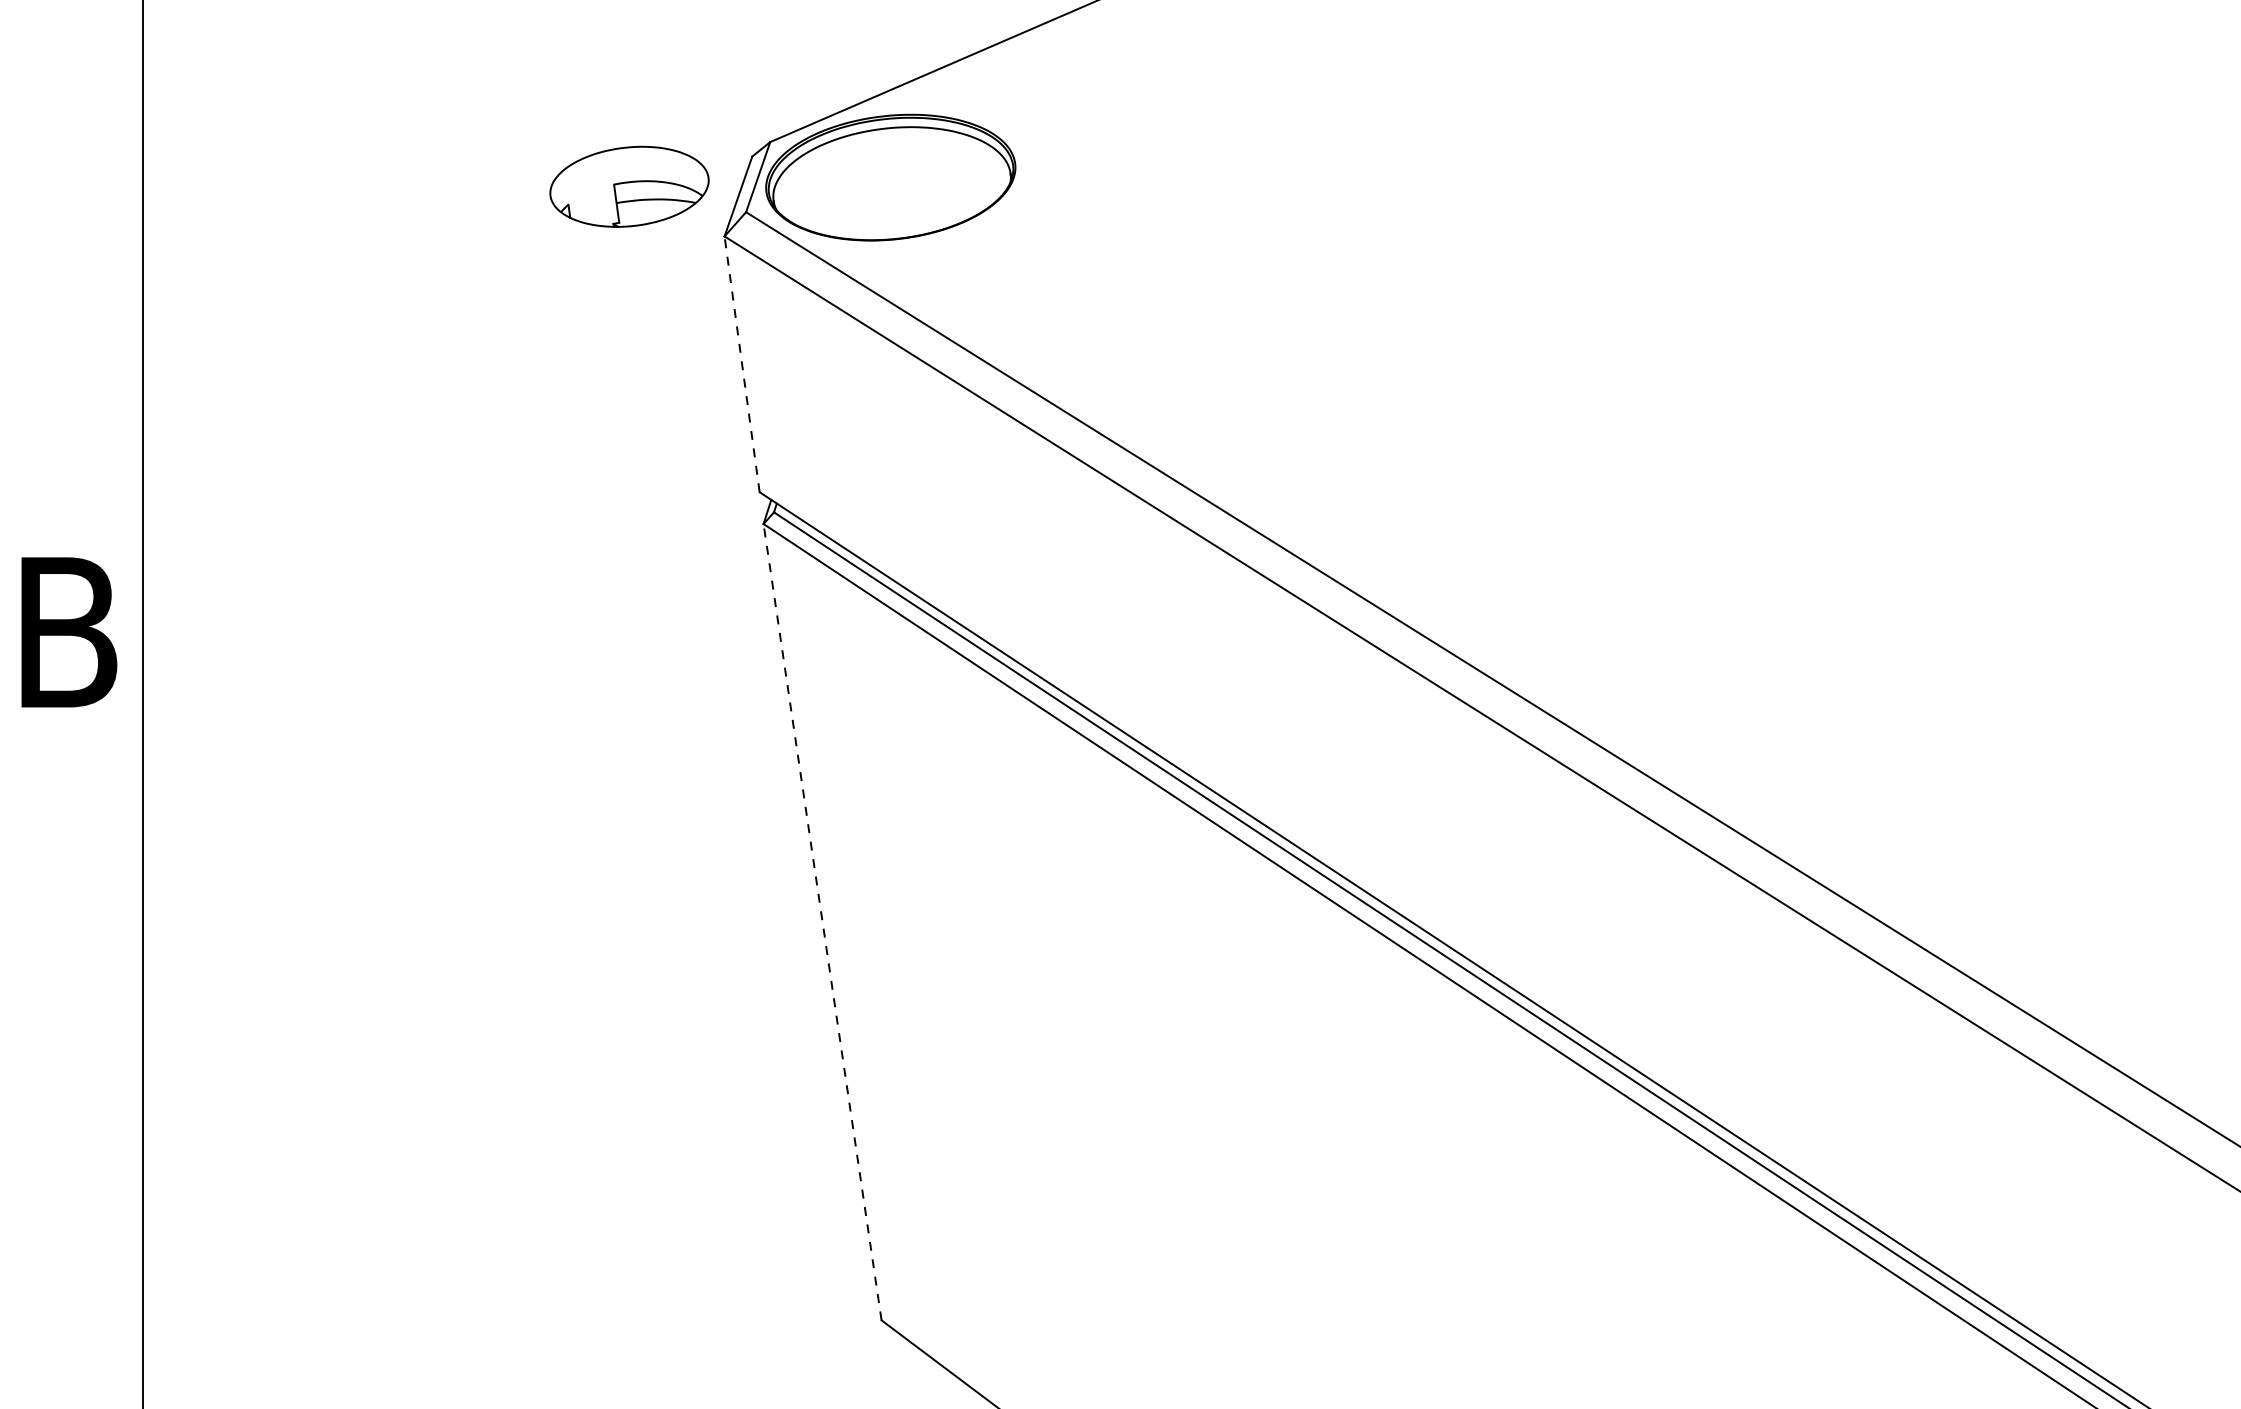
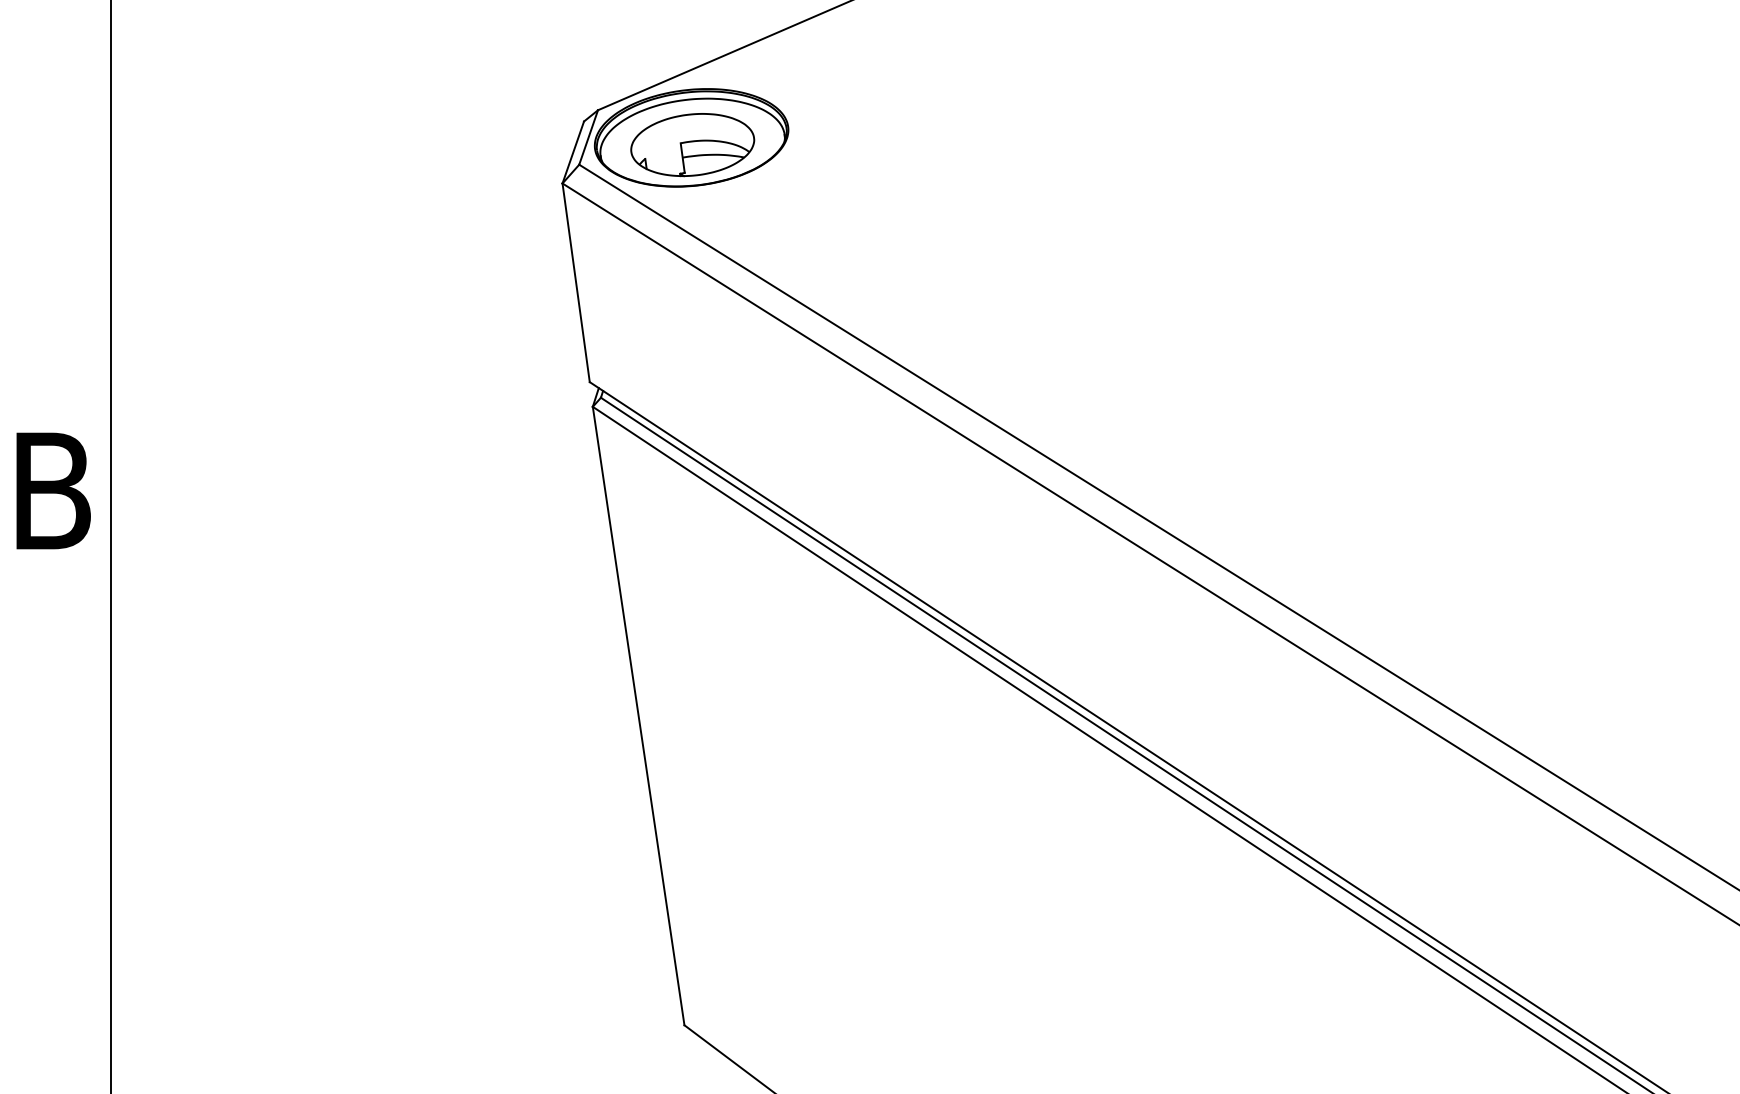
part: (629, 187) -> (692, 145), moved
line: (742, 363) -> (576, 282), dashed -> solid
line: (822, 922) -> (638, 716), dashed -> solid

